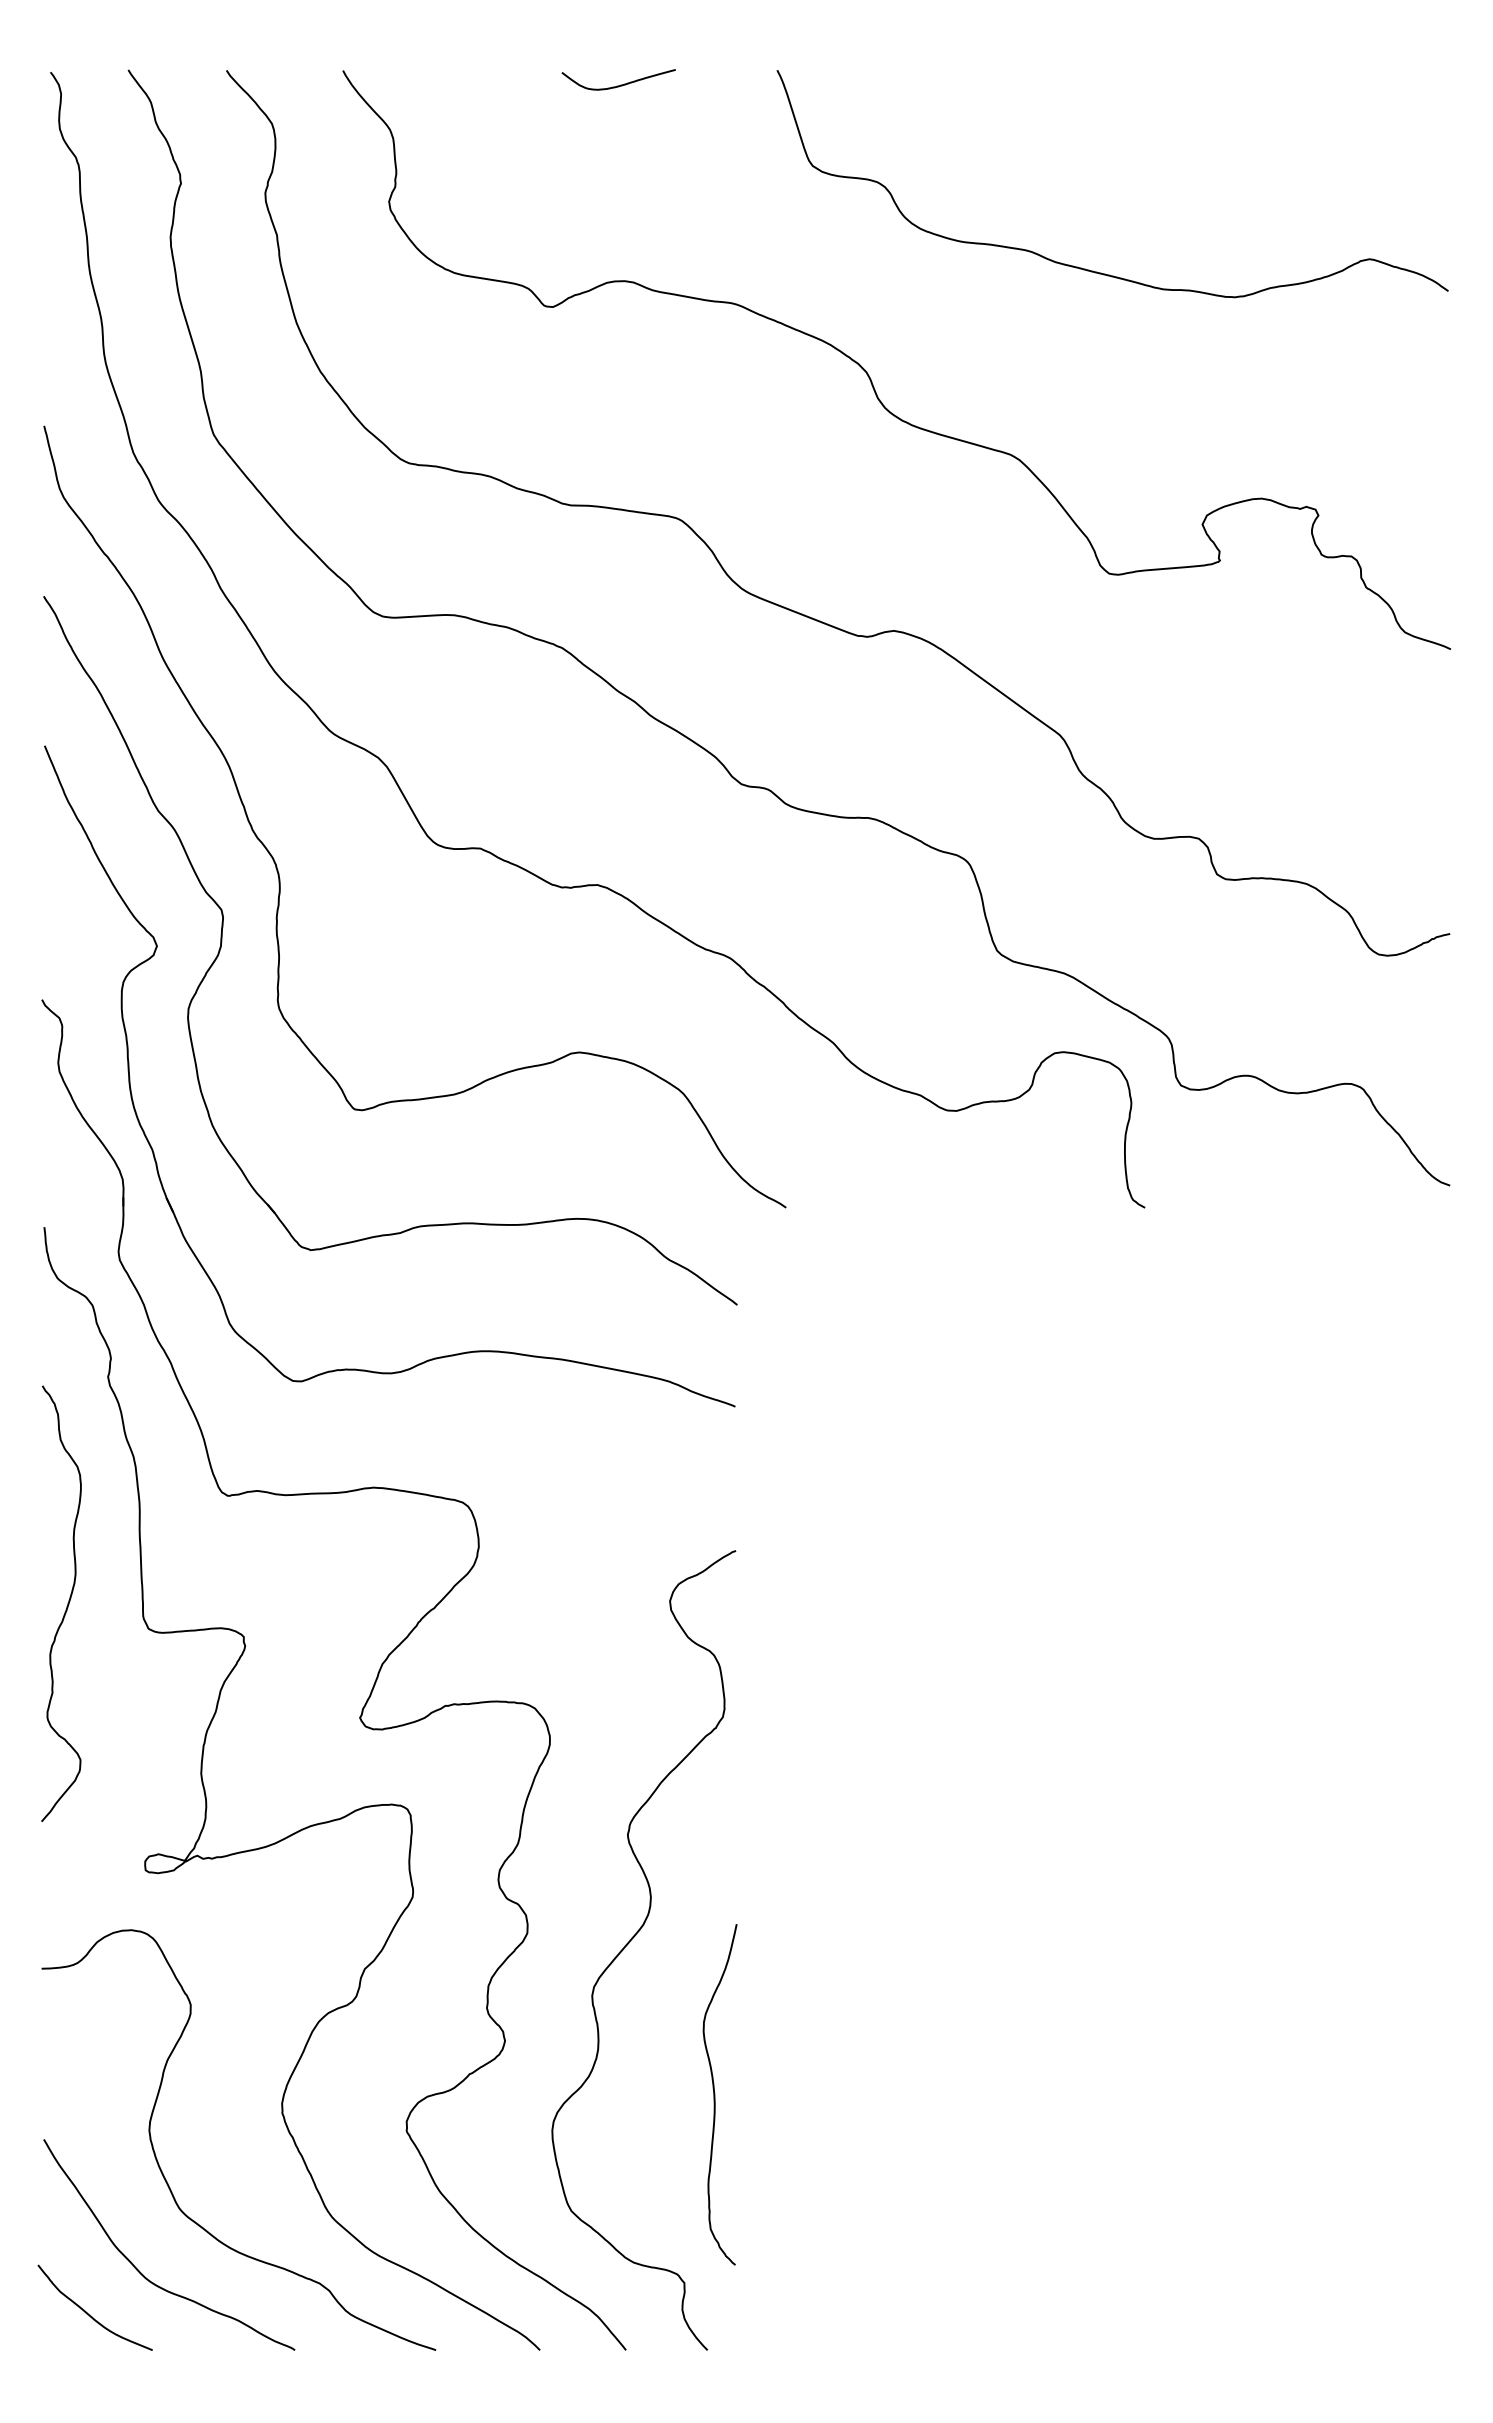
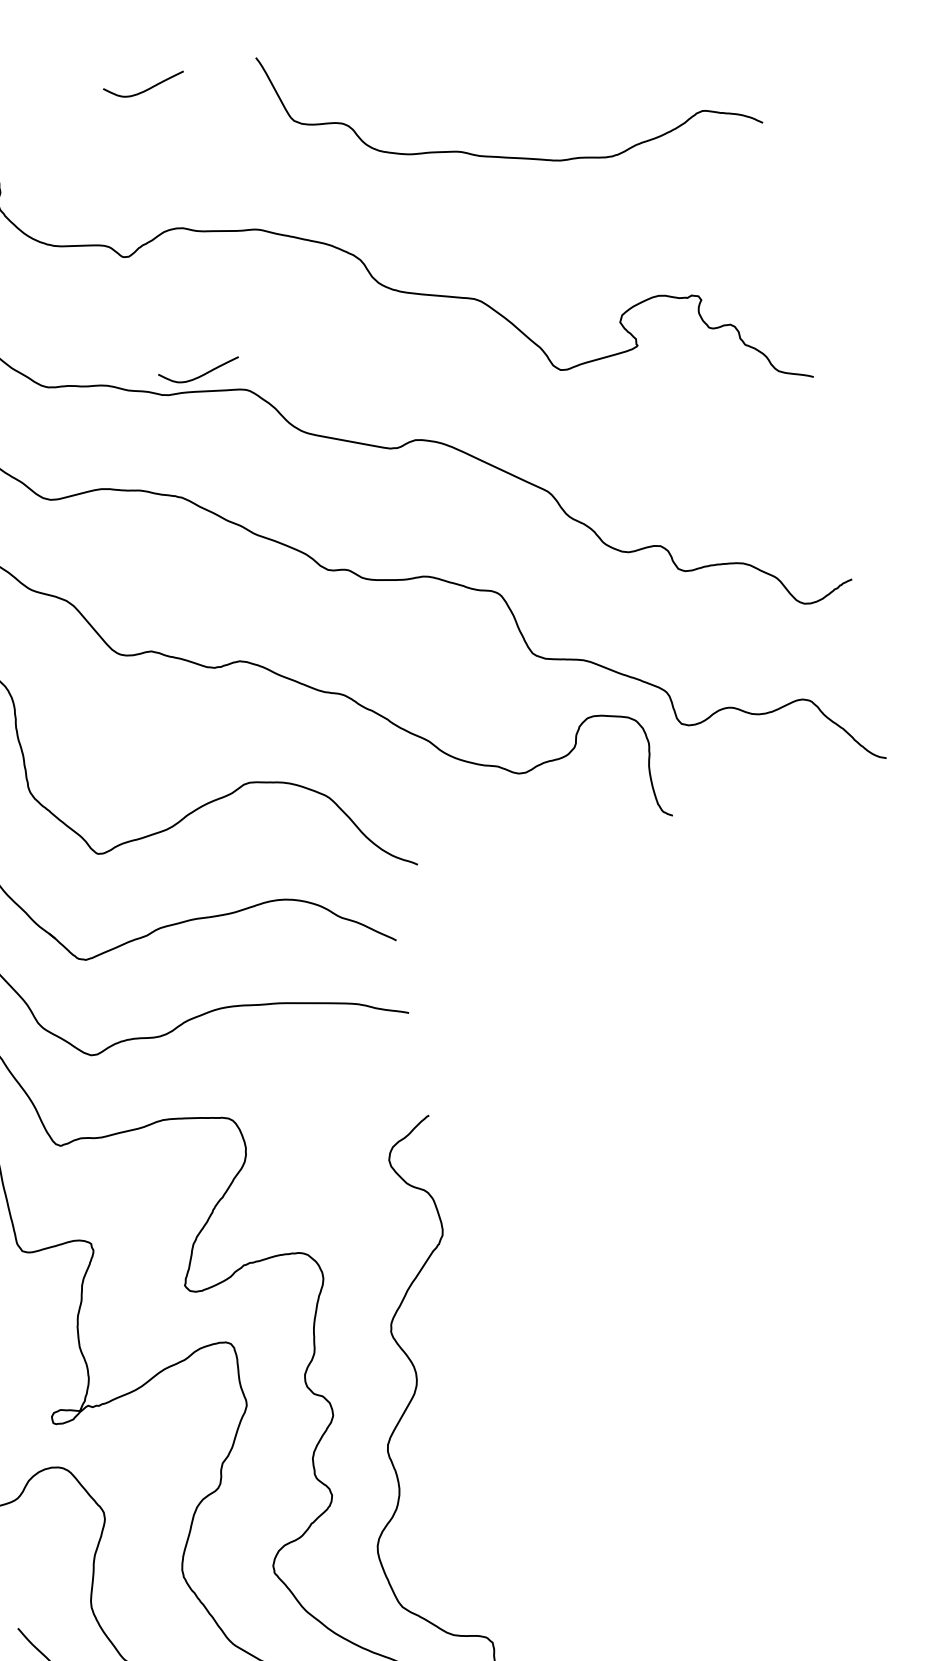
curve: (620, 486) -> (201, 374), added
curve: (715, 2094) -> (488, 1504), removed

